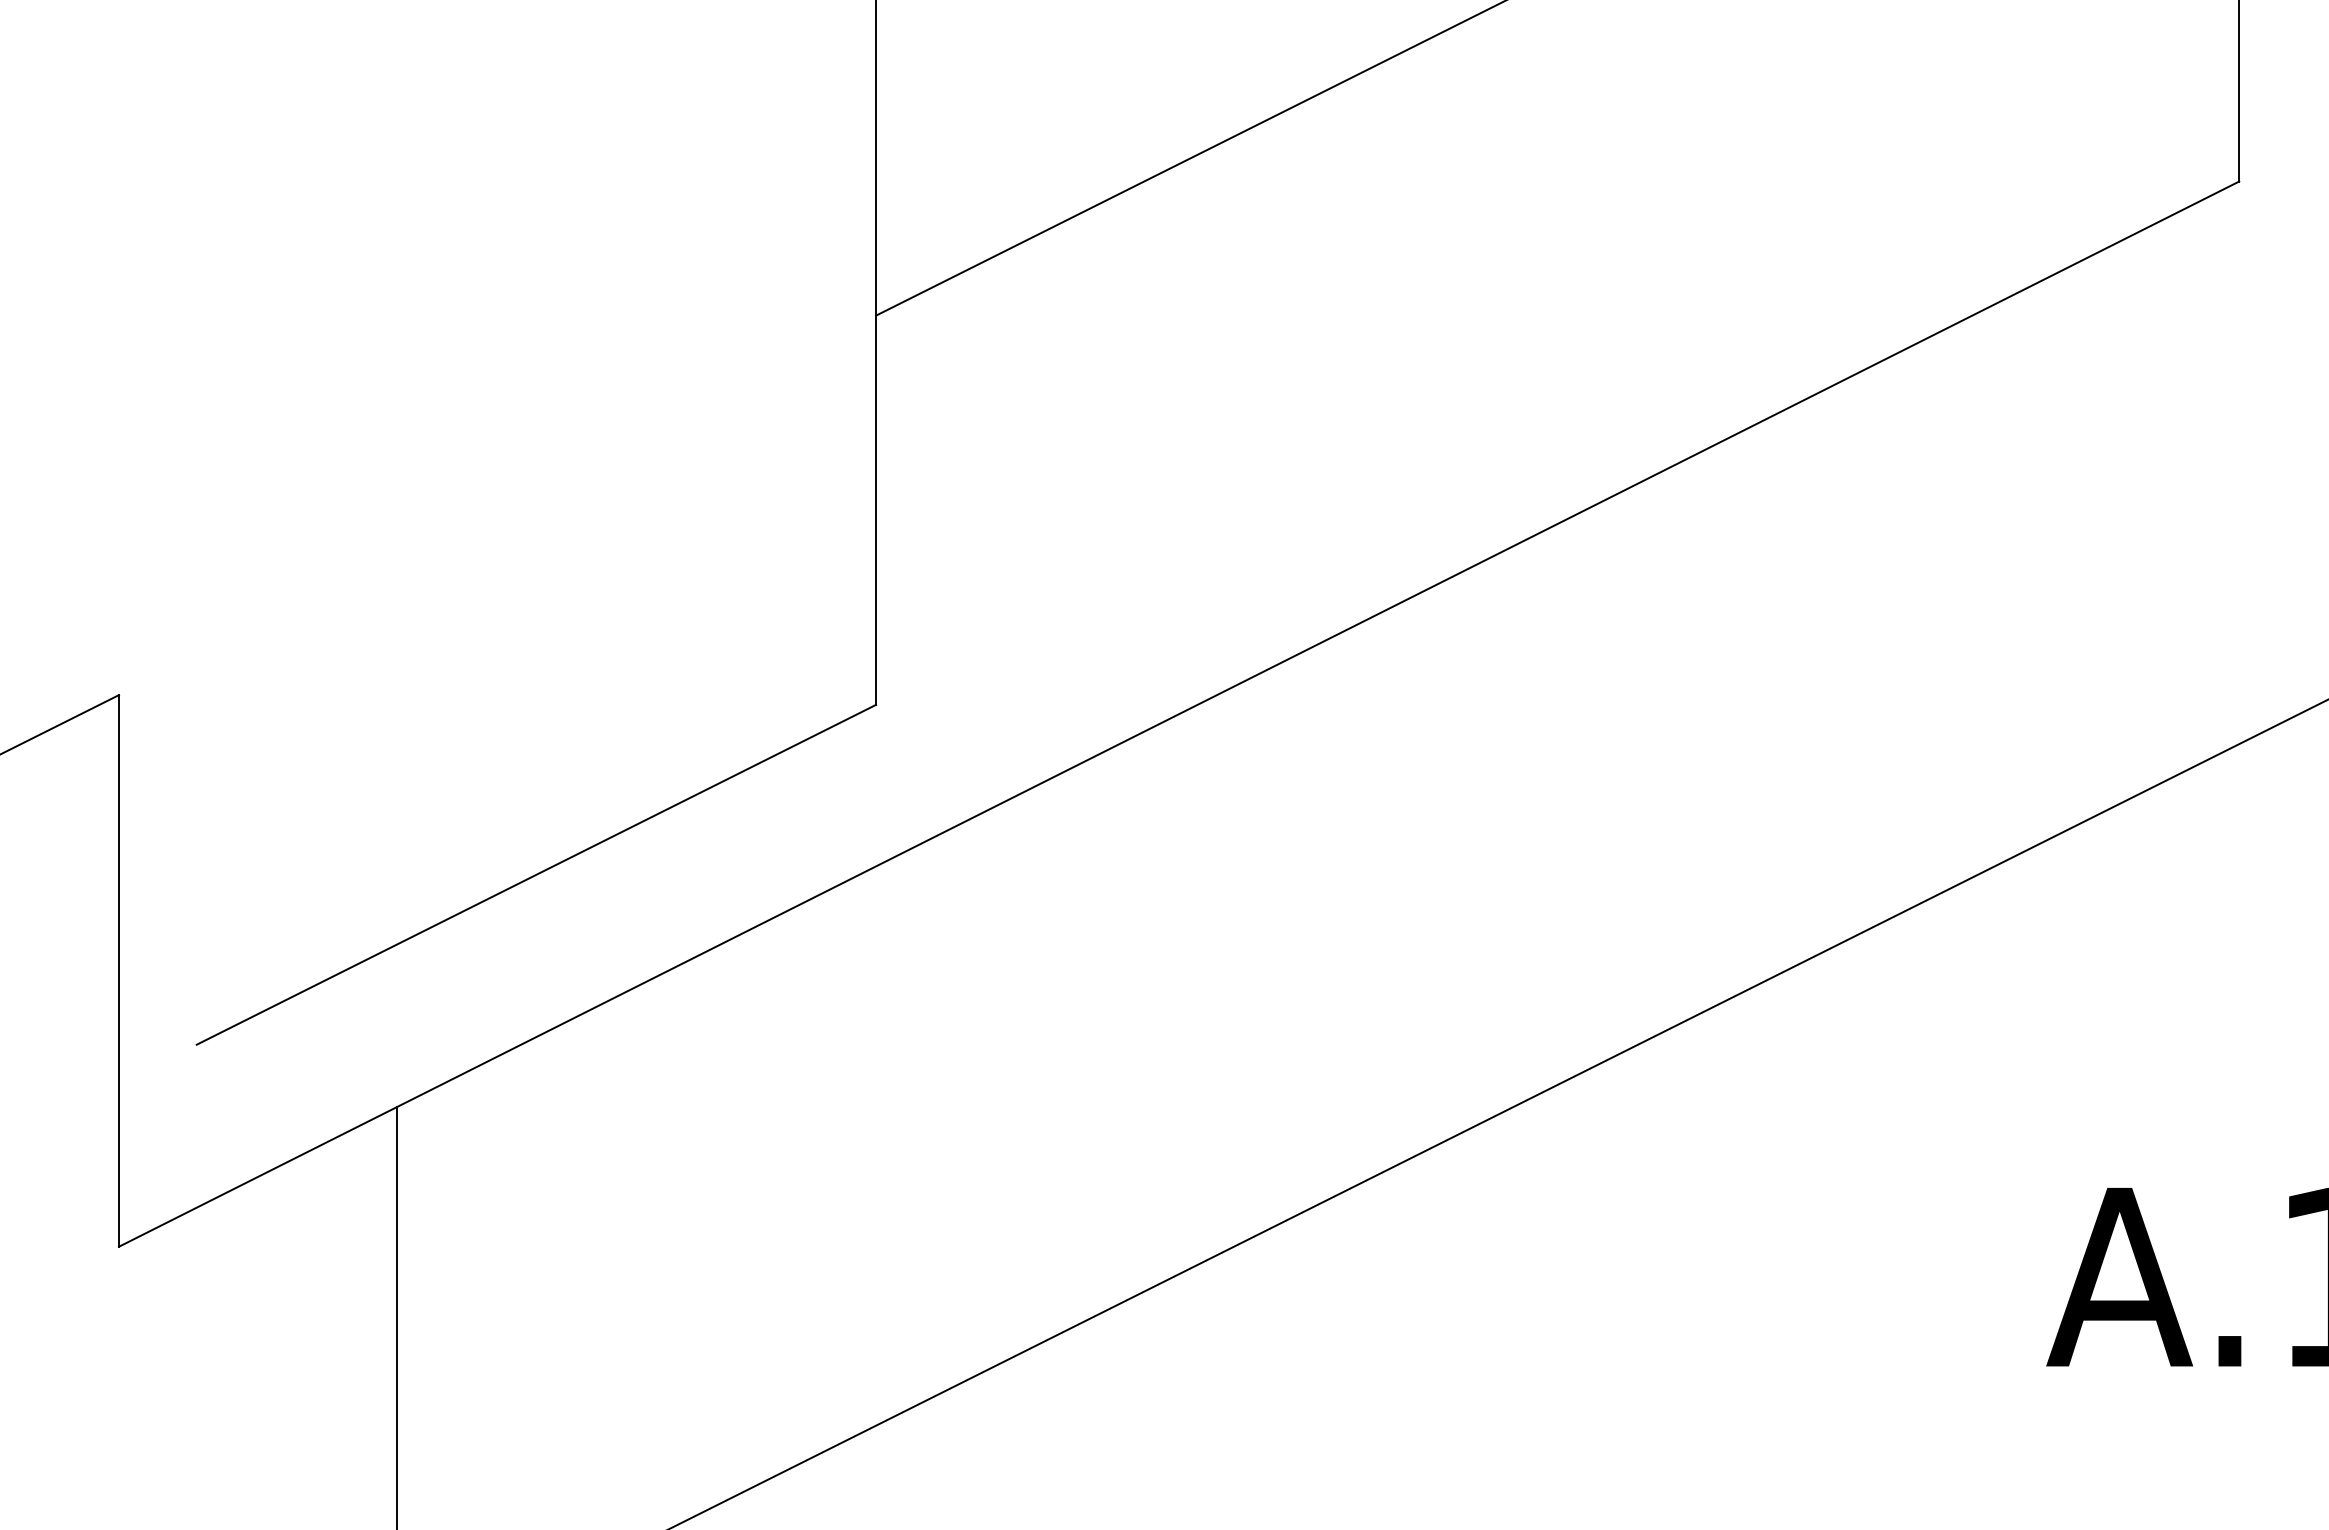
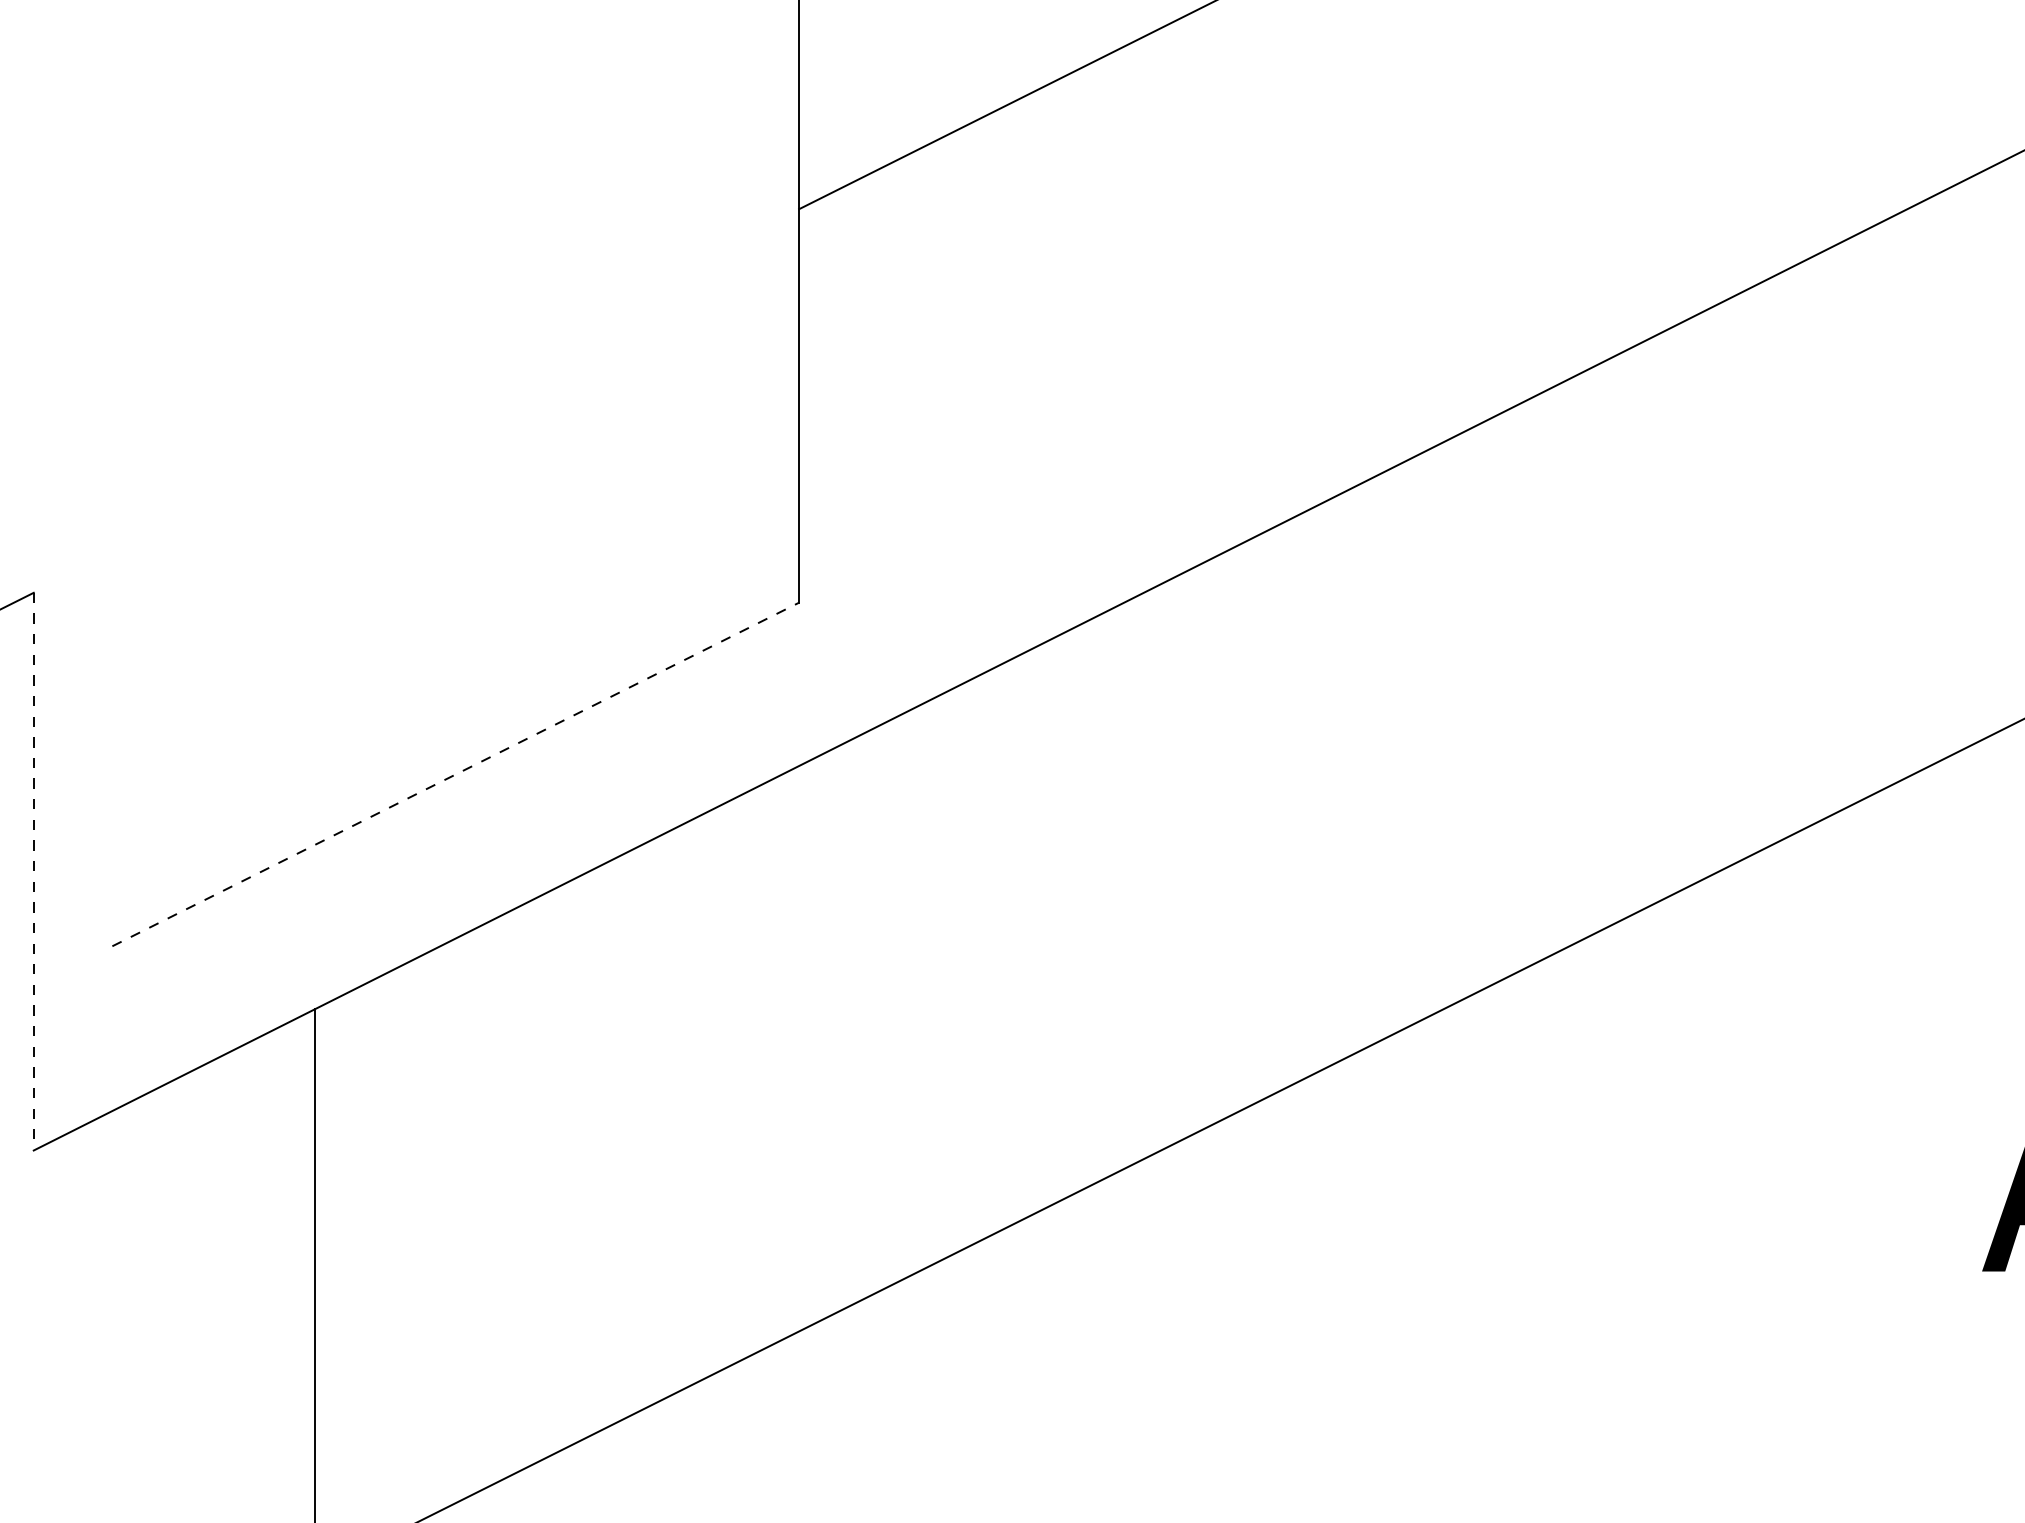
line: (536, 874) -> (455, 774), solid -> dashed
line: (118, 970) -> (33, 871), solid -> dashed

